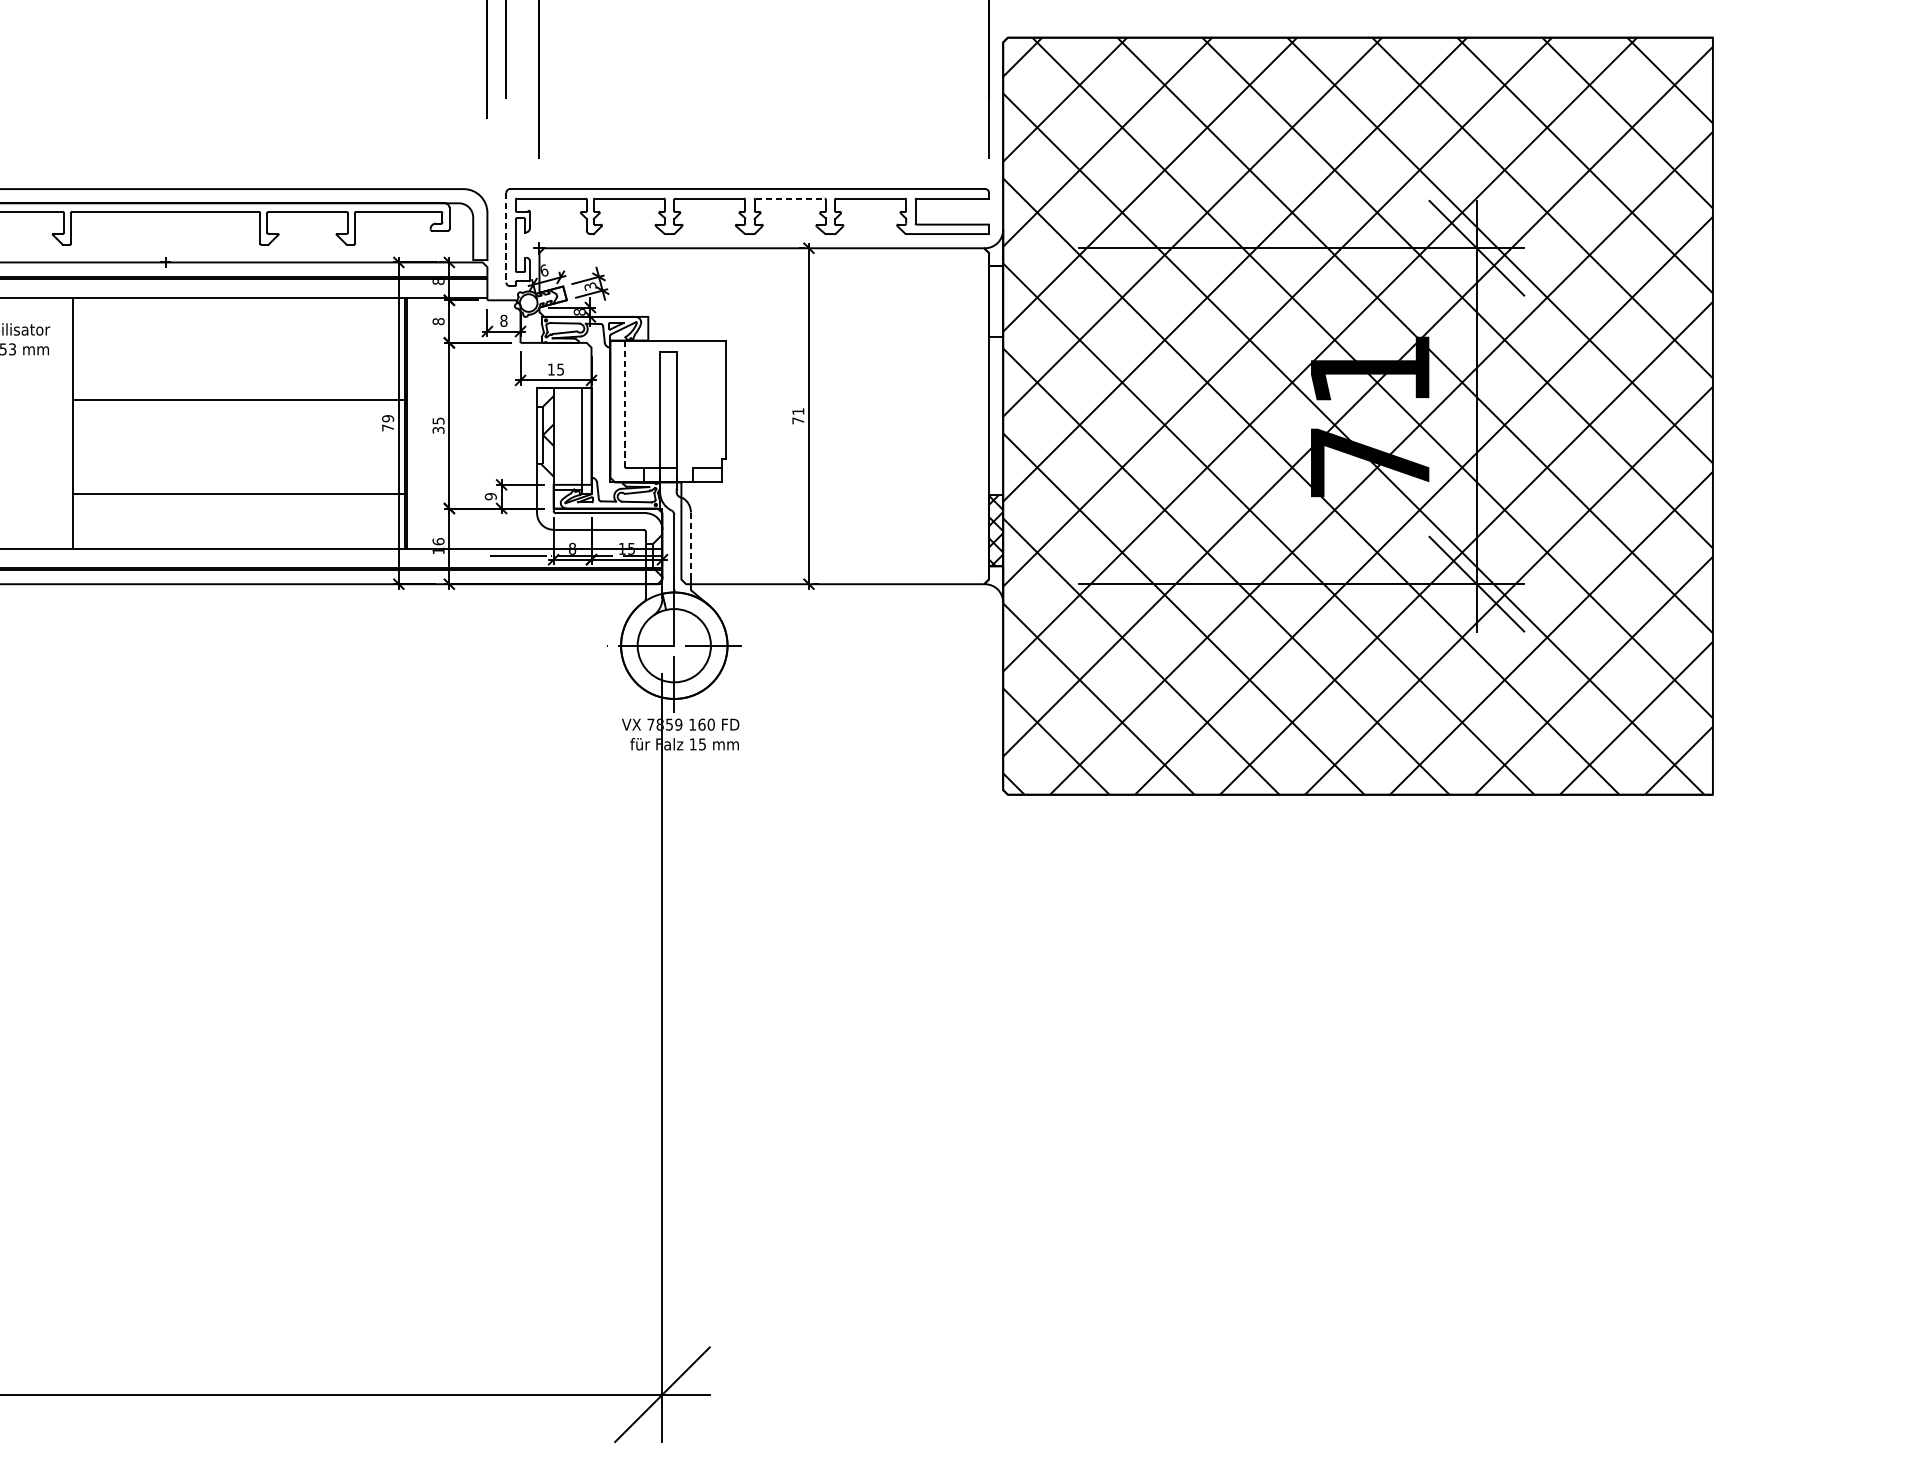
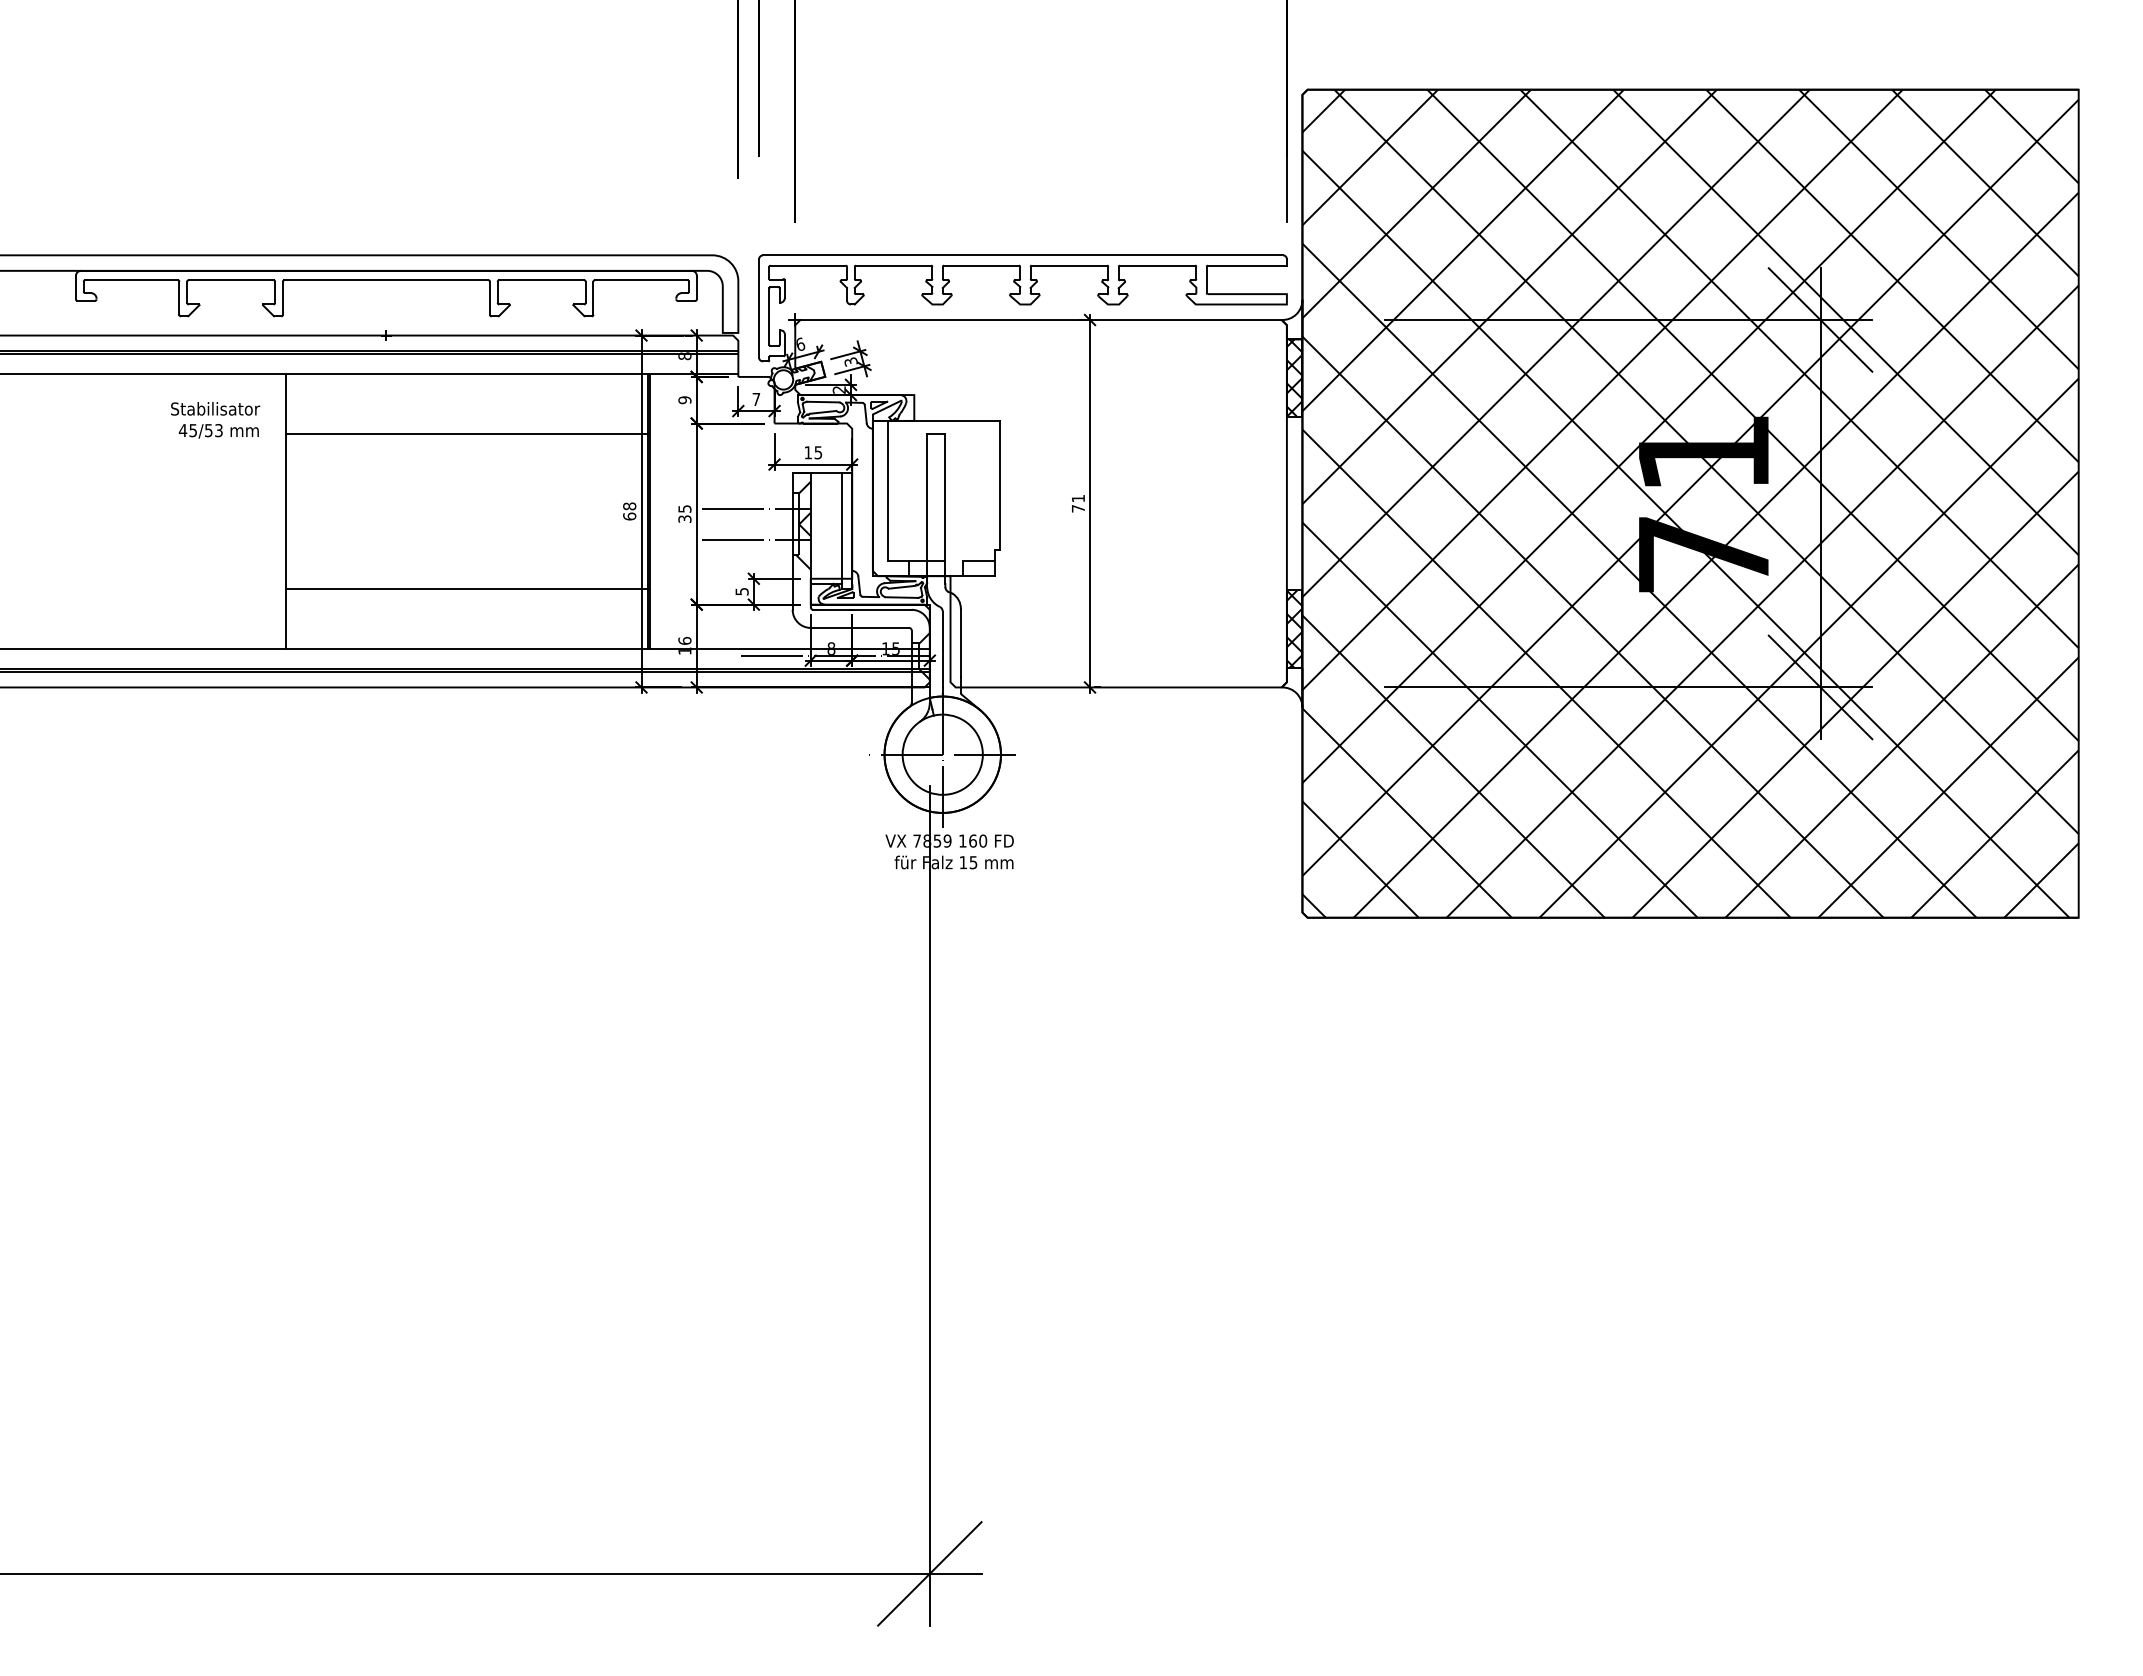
line: (790, 198) -> (1069, 265), dashed -> solid
line: (506, 238) -> (759, 309), dashed -> solid
hatch: (995, 301) -> (1294, 378), added
text: (578, 311) -> (838, 389), 8 -> 2
text: (504, 320) -> (756, 399), 8 -> 7
text: (438, 321) -> (684, 400), 8 -> 9
line: (238, 399) -> (466, 433), moved
line: (624, 404) -> (888, 490), dashed -> solid
line: (504, 420) -> (756, 508), added
text: (387, 423) -> (629, 511), 79 -> 68
line: (504, 448) -> (756, 539), added
text: (490, 496) -> (741, 591), 9 -> 5
line: (690, 544) -> (960, 643), dashed -> solid

